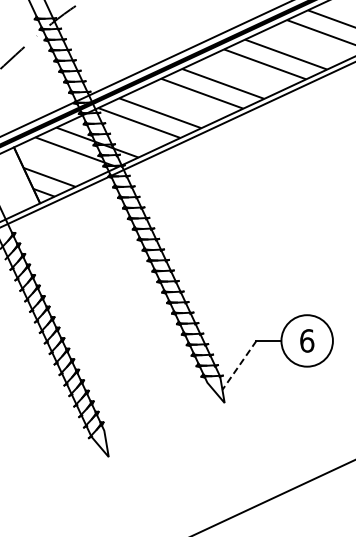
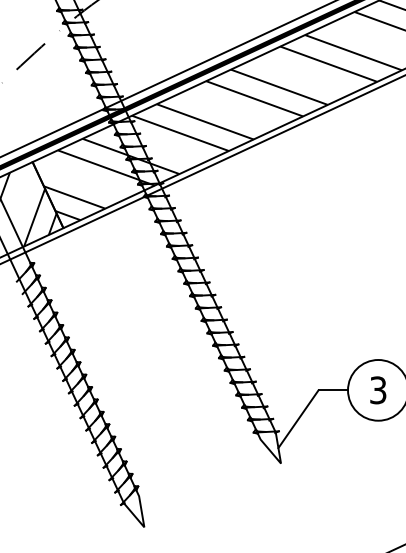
hatch: (20, 194) -> (40, 217), added
text: (307, 340) -> (378, 389), 6 -> 3
line: (239, 365) -> (298, 419), dashed -> solid

